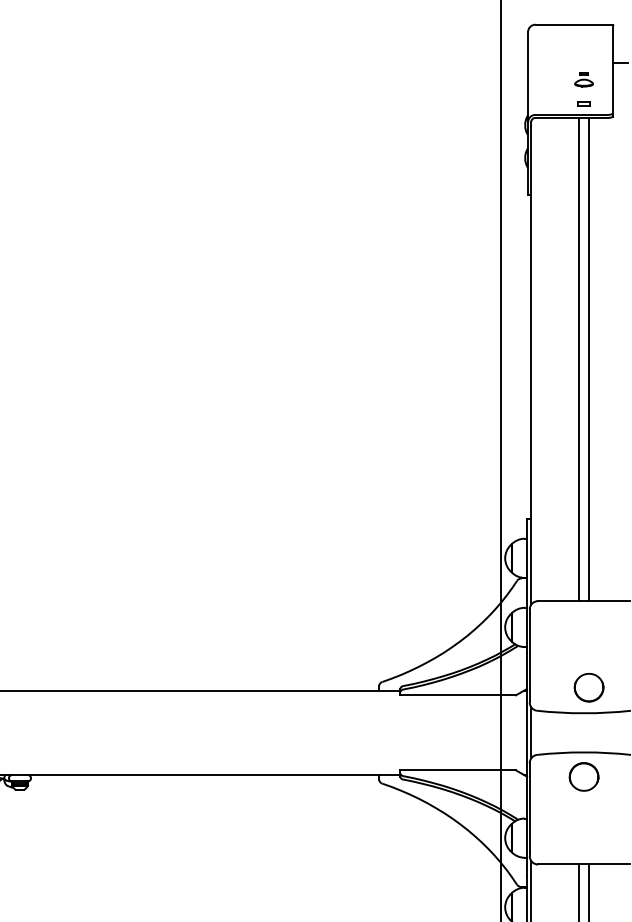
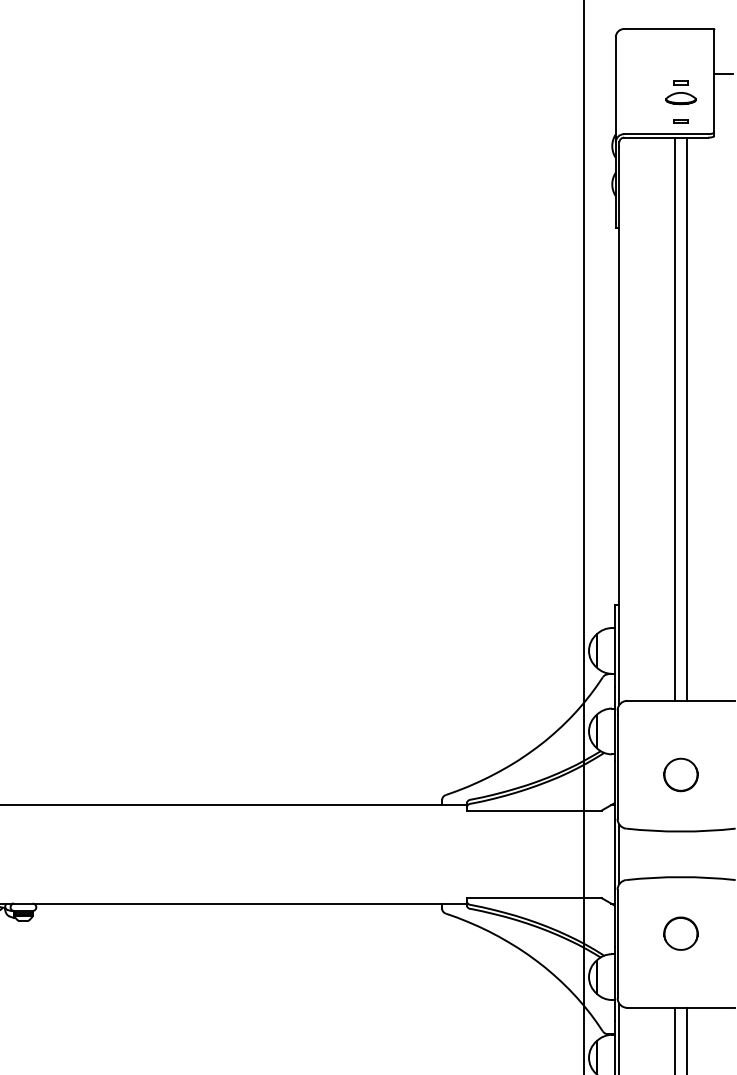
part: (583, 79) -> (680, 92), size x1.43
part: (588, 687) -> (680, 774), moved
part: (583, 776) -> (680, 933), moved

